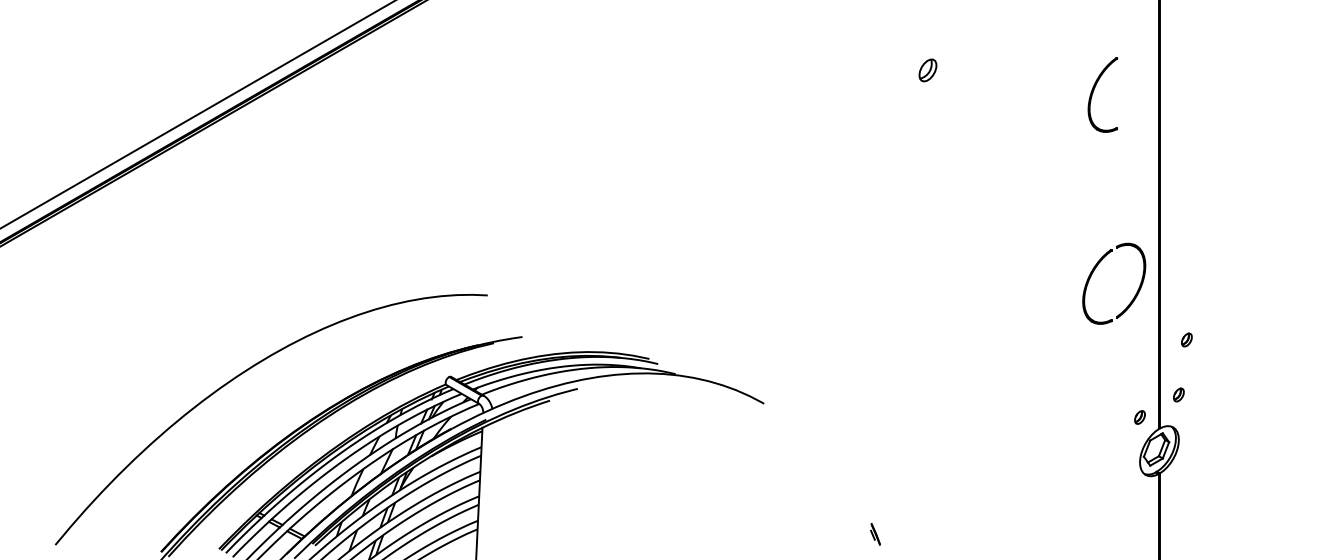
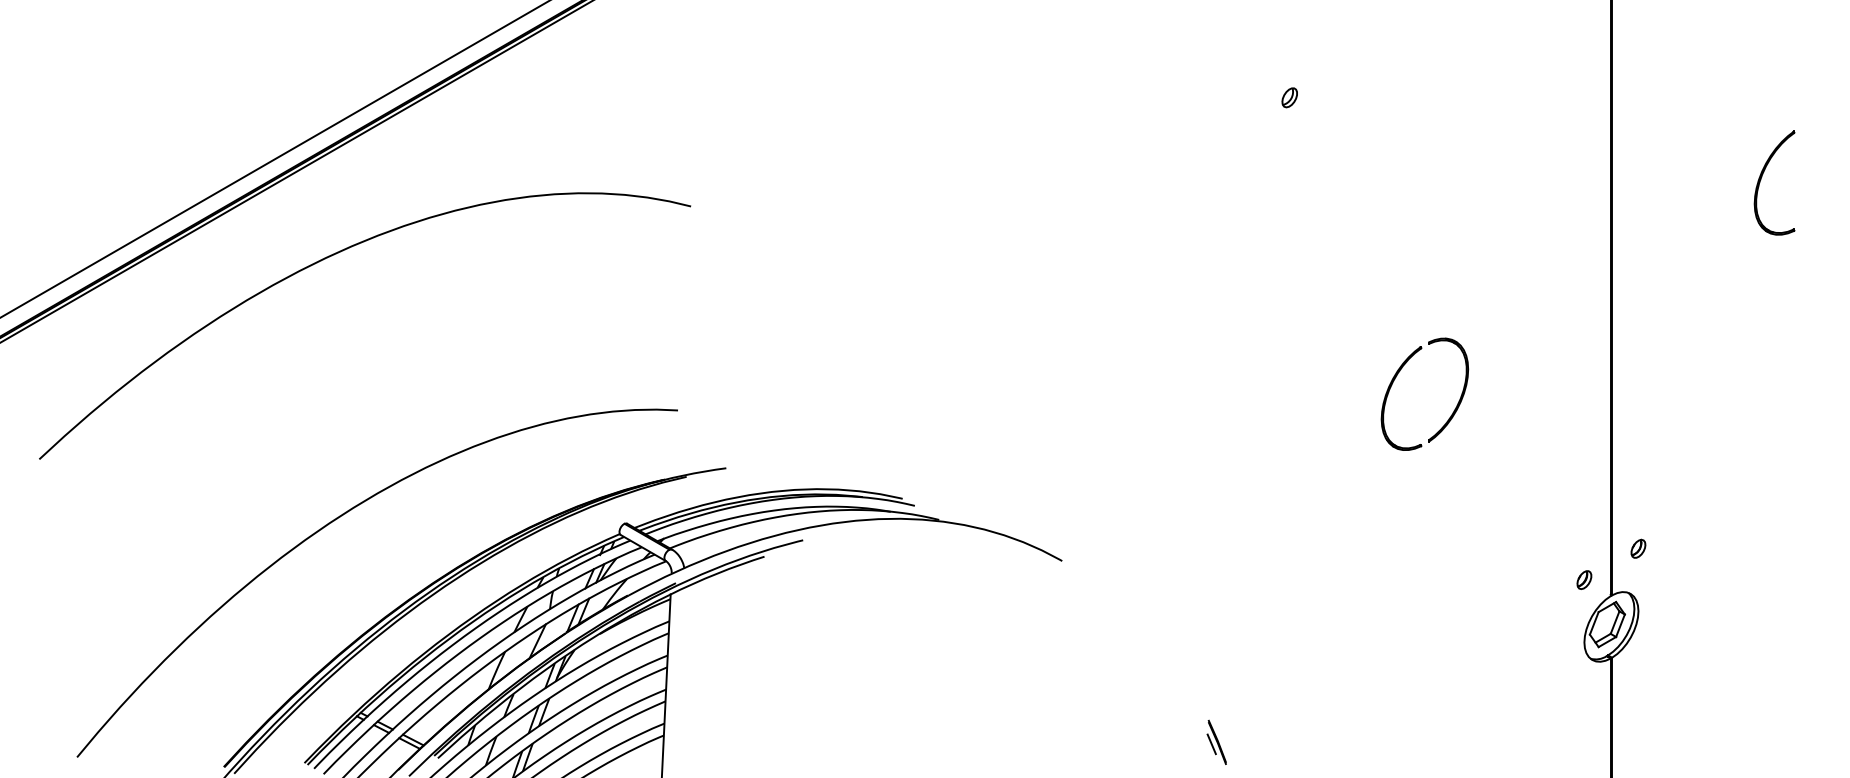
part: (927, 70) -> (1289, 97), size x0.62
part: (1094, 90) -> (1762, 177), moved
curve: (242, 183) -> (337, 254), added
part: (1135, 293) -> (1454, 407), moved
part: (1186, 339) -> (1649, 471), removed
part: (875, 534) -> (1216, 742), size x1.43

